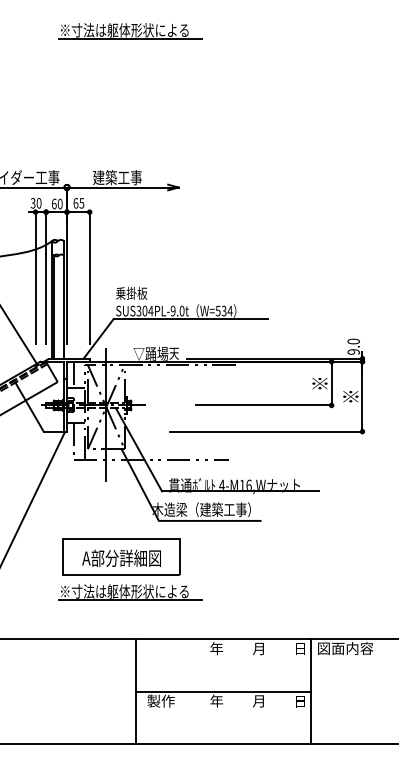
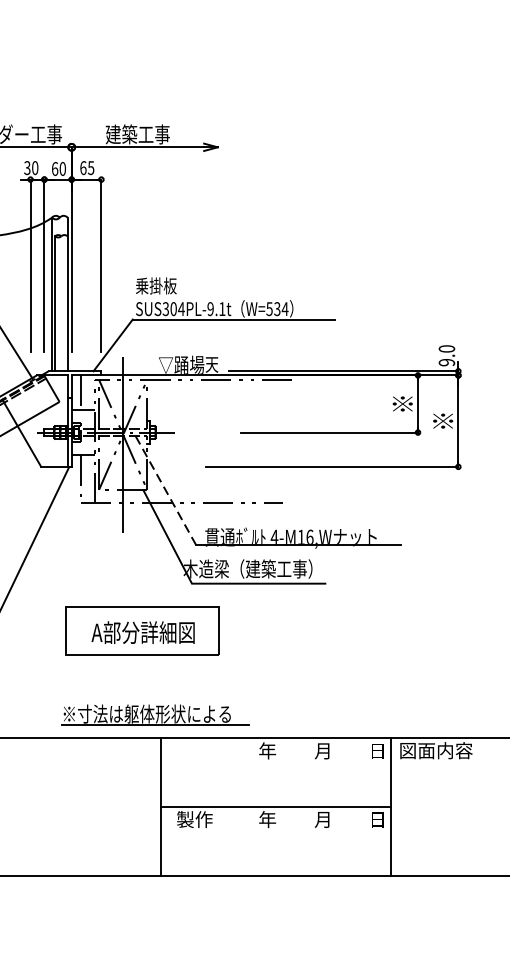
text: (181, 310) -> (221, 308), SUS304PL-9.0t -> SUS304PL-9.1t
line: (139, 449) -> (166, 490), solid -> dashed
part: (130, 592) -> (154, 715), moved

